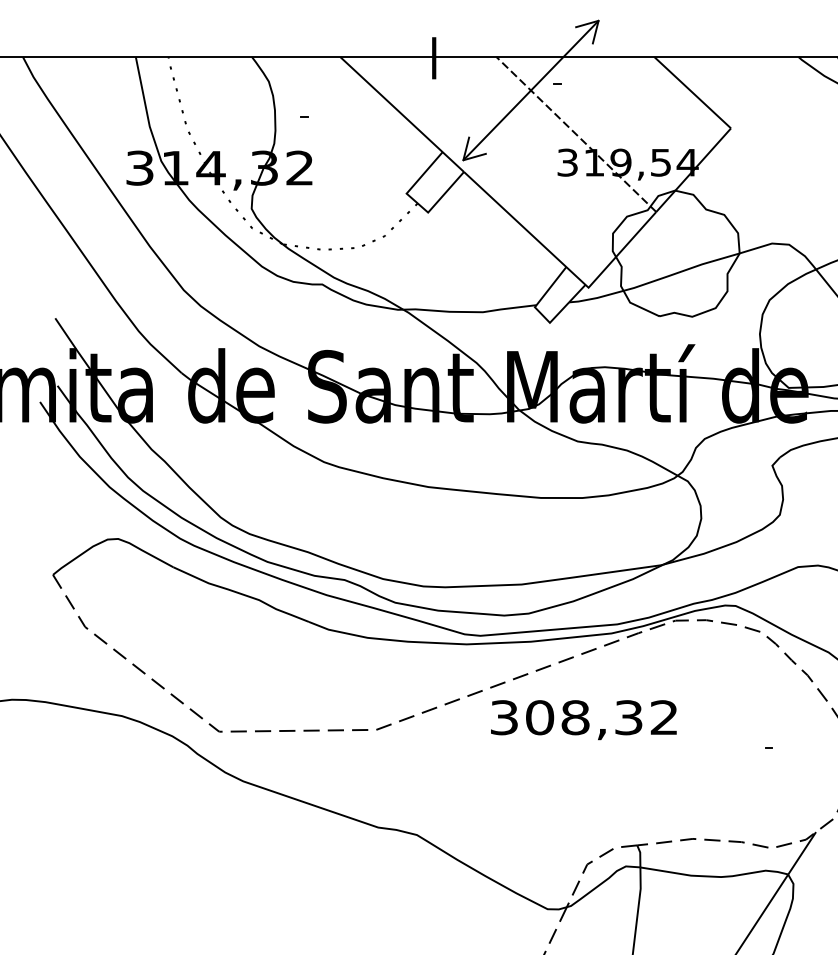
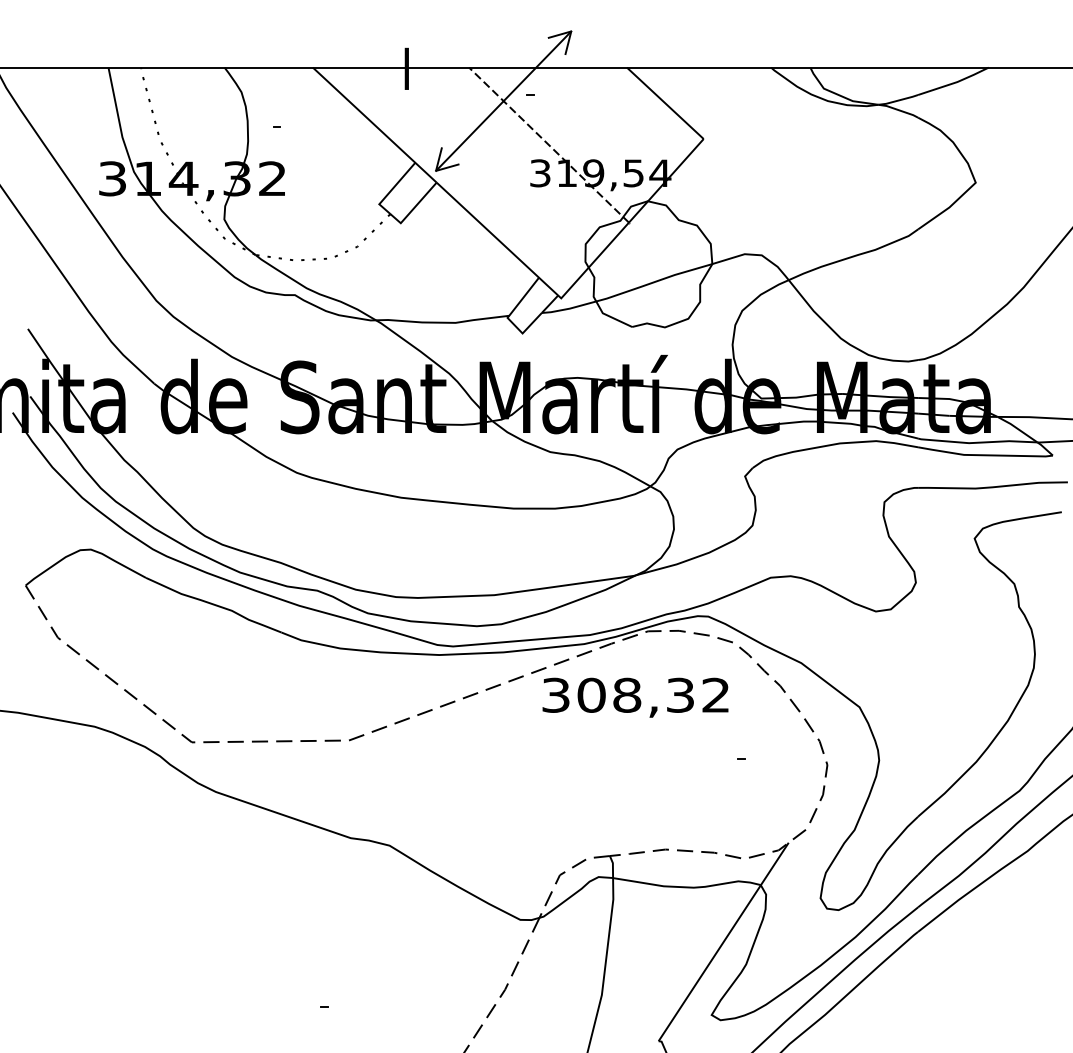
text: (583, 719) -> (635, 697), moved

